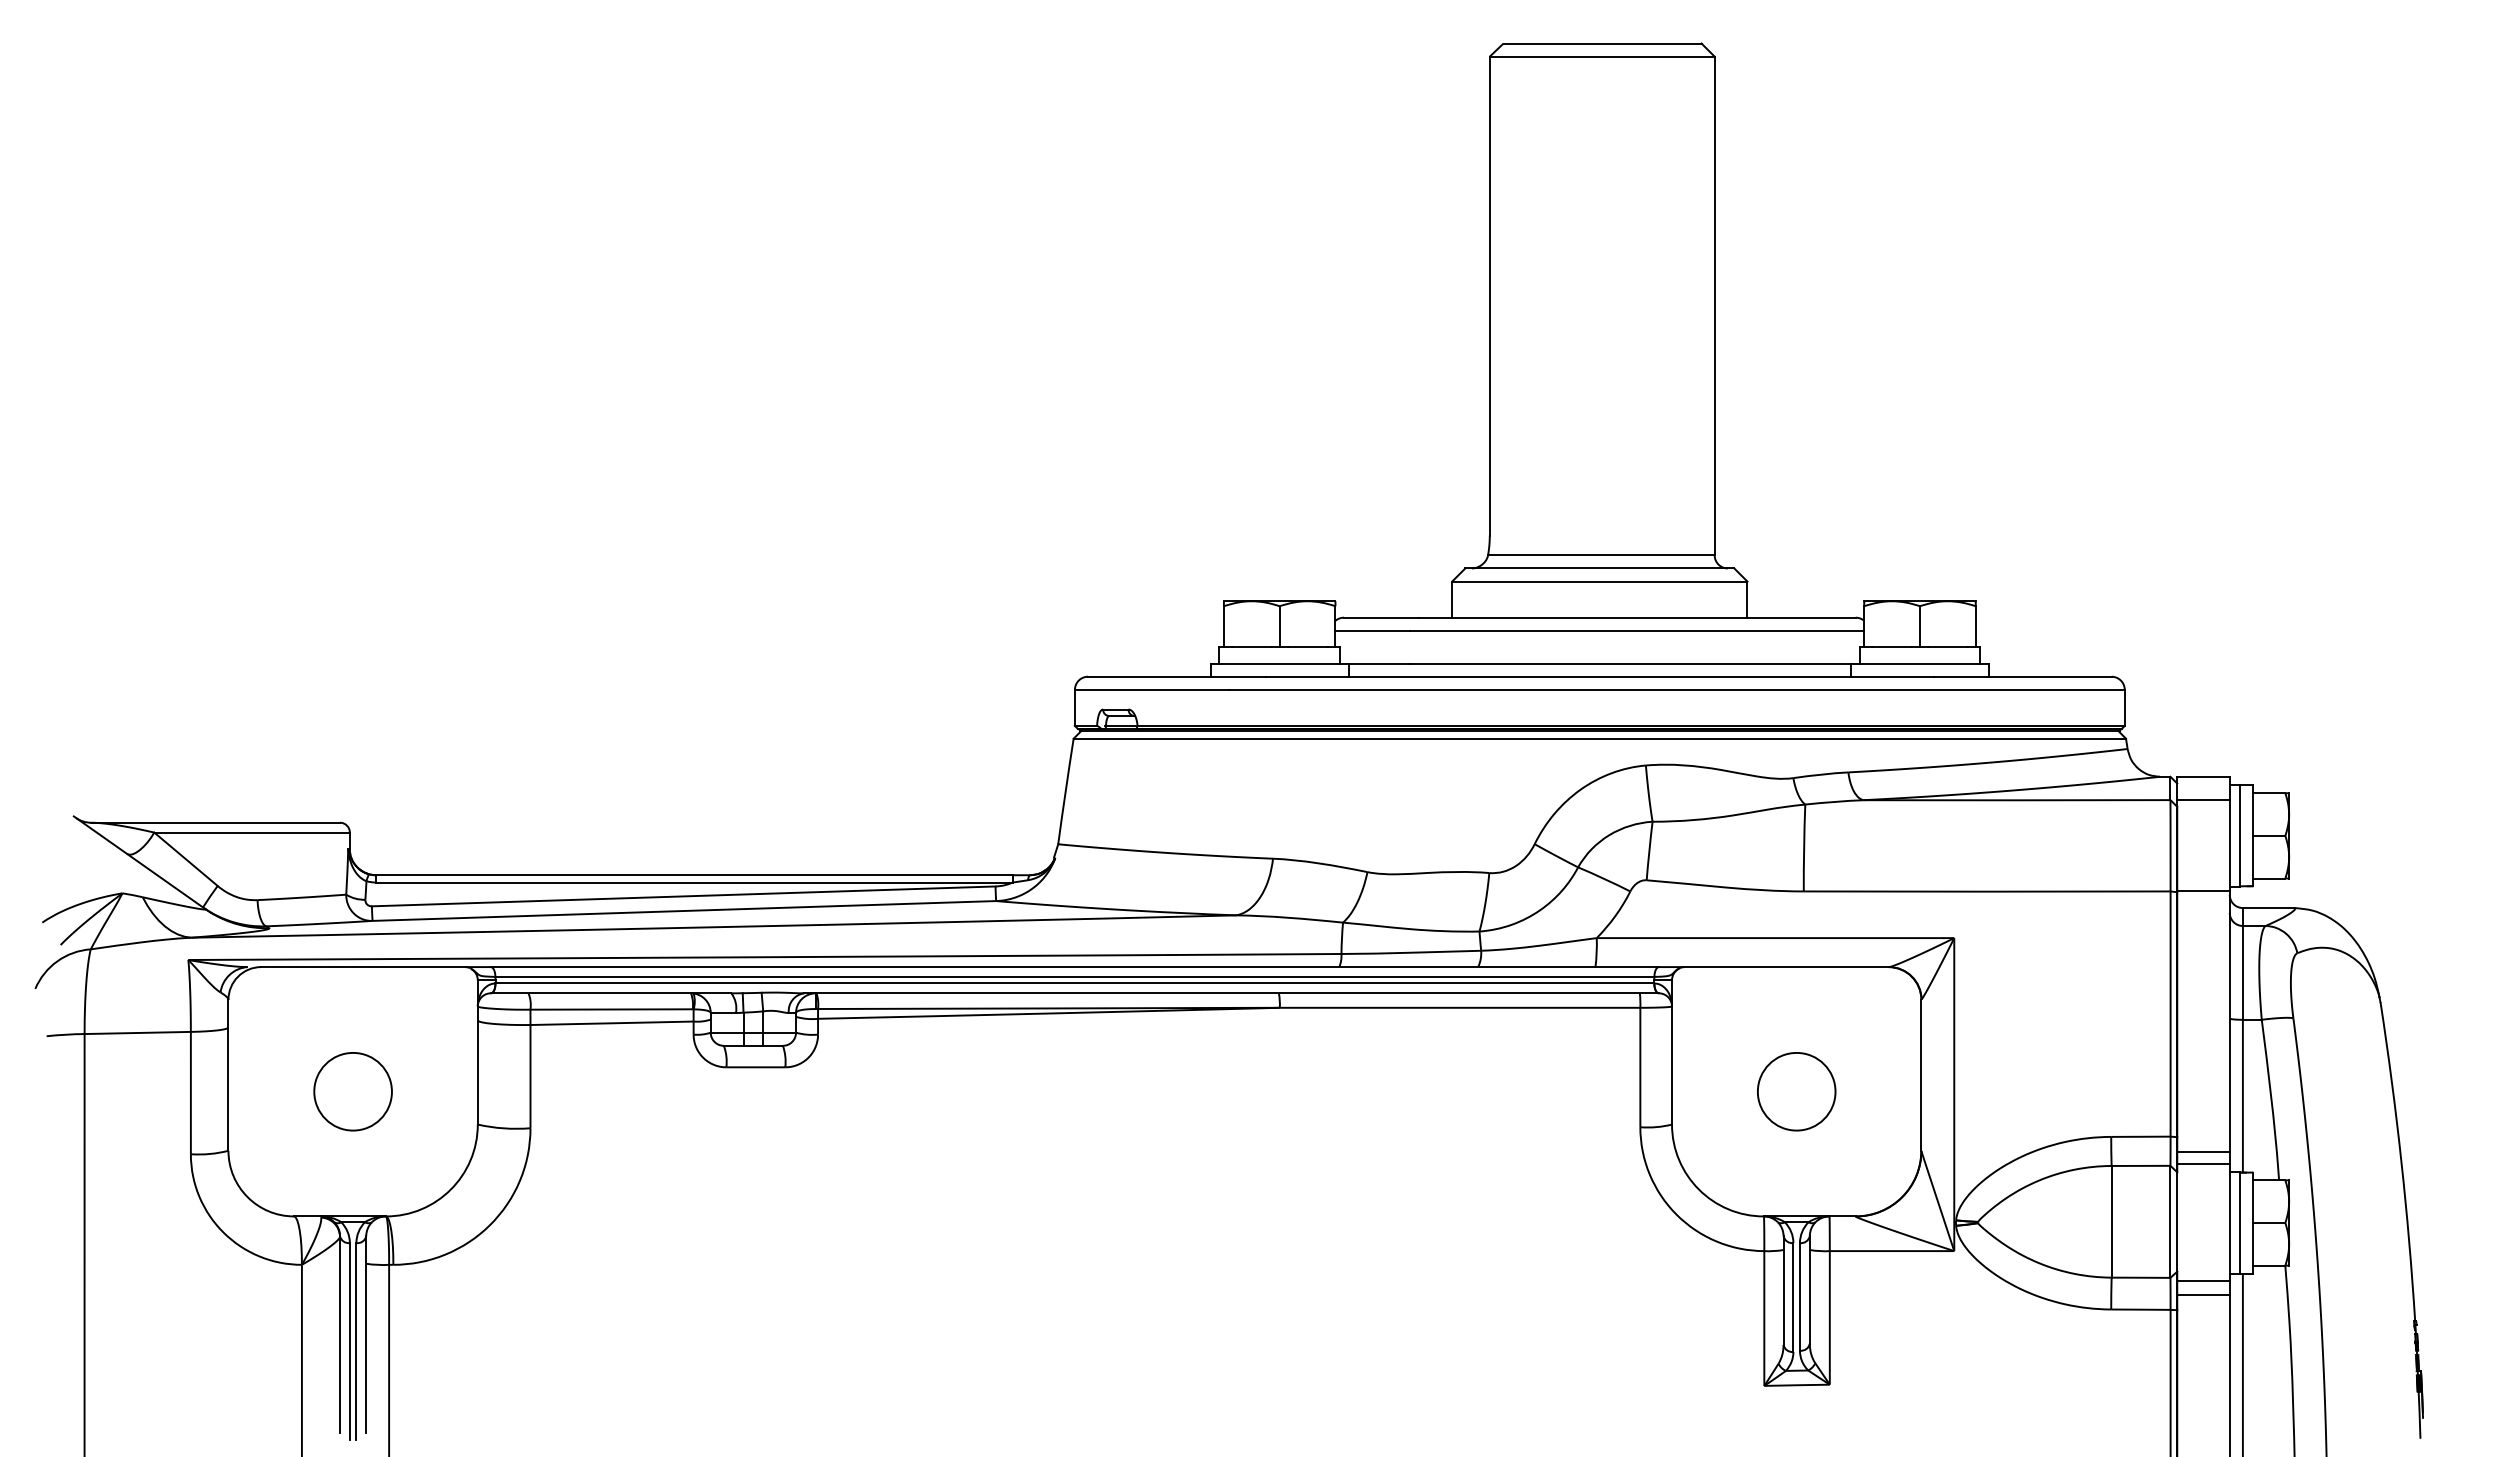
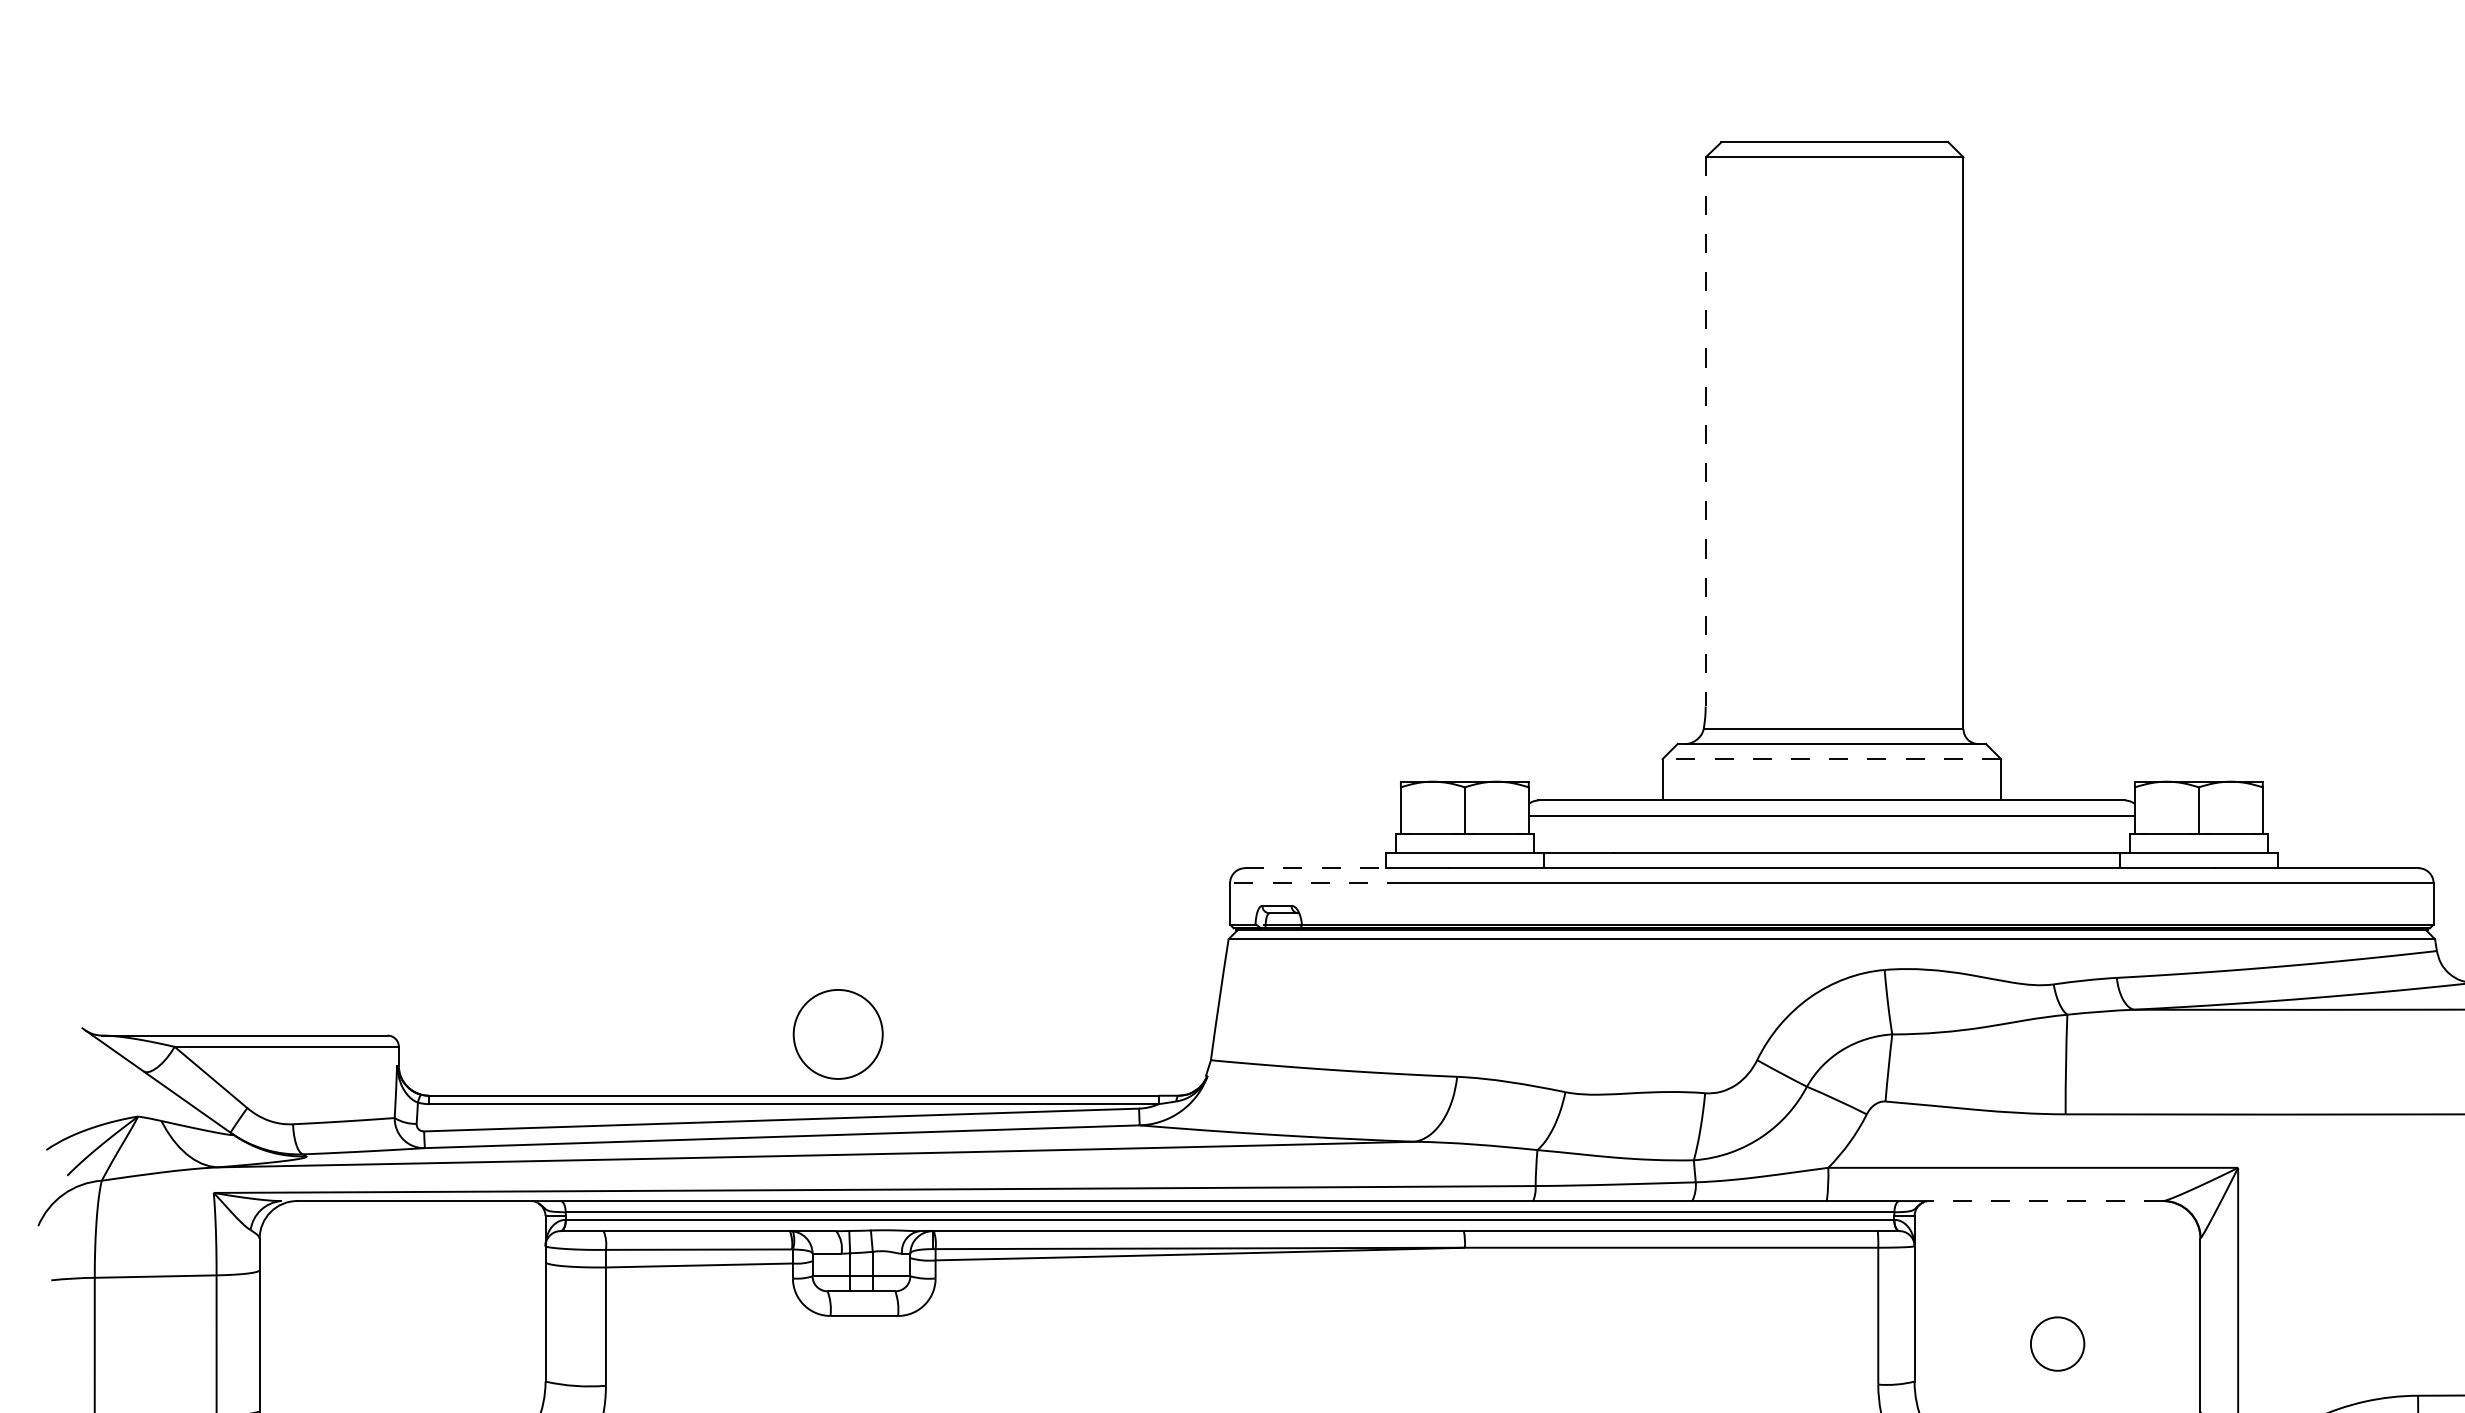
line: (1489, 296) -> (1705, 432), solid -> dashed
line: (1599, 581) -> (1831, 759), solid -> dashed
line: (1150, 676) -> (1316, 867), solid -> dashed
line: (1151, 689) -> (1317, 882), solid -> dashed
line: (1785, 967) -> (2044, 1201), solid -> dashed
circle: (352, 1091) -> (837, 1034), moved
circle: (1796, 1091) -> (2057, 1343), size x0.6

